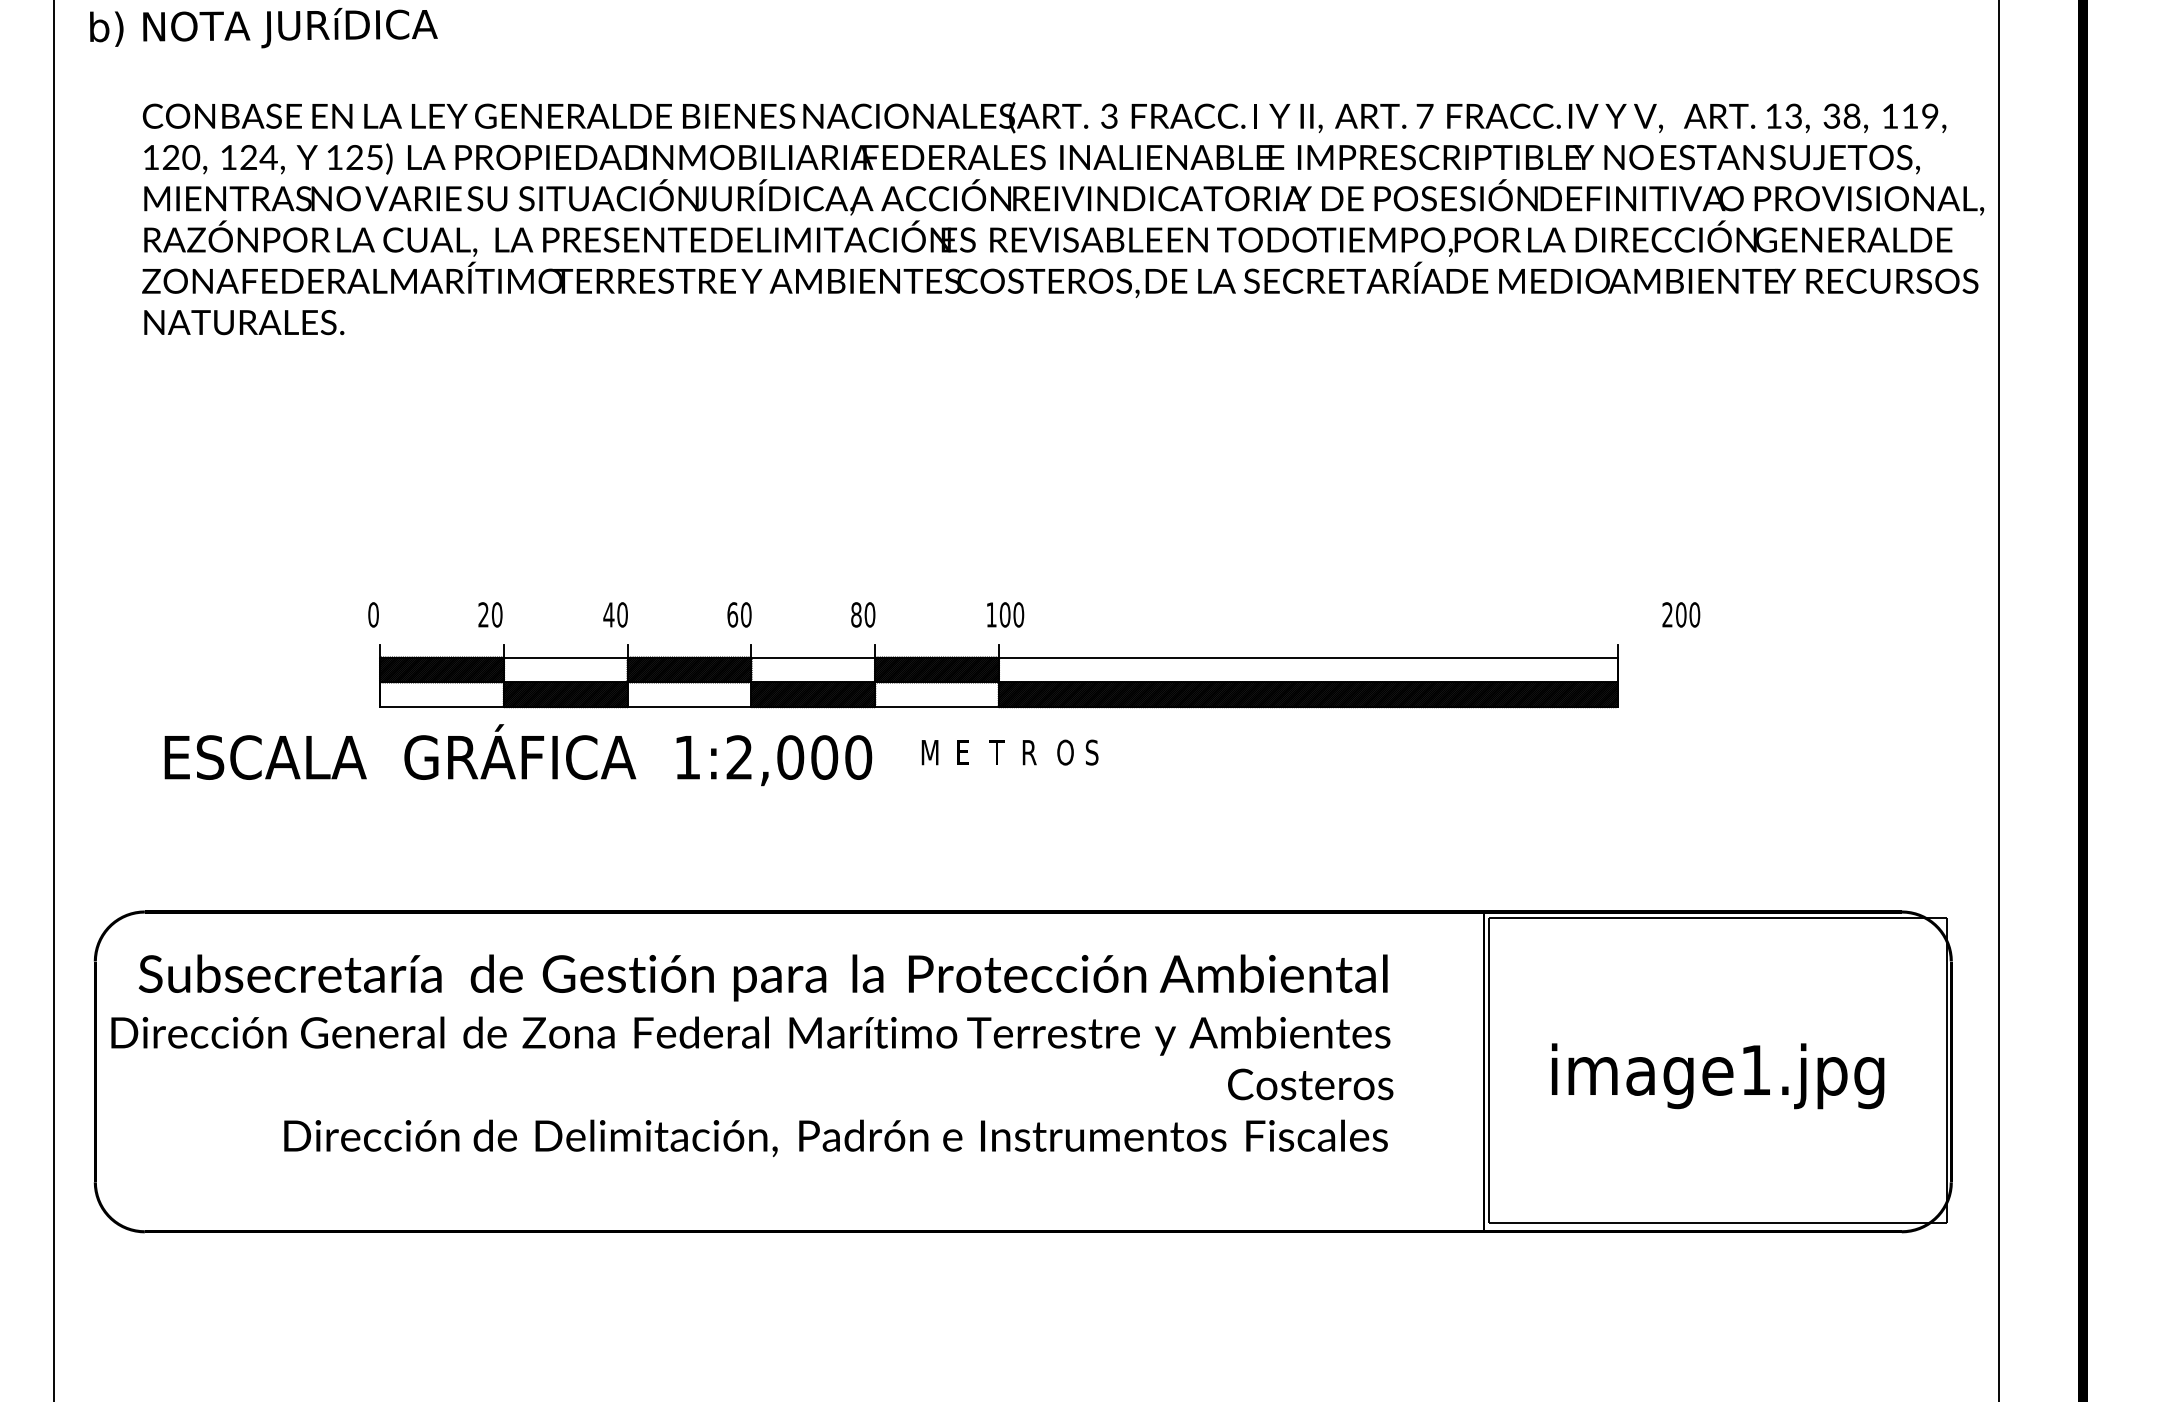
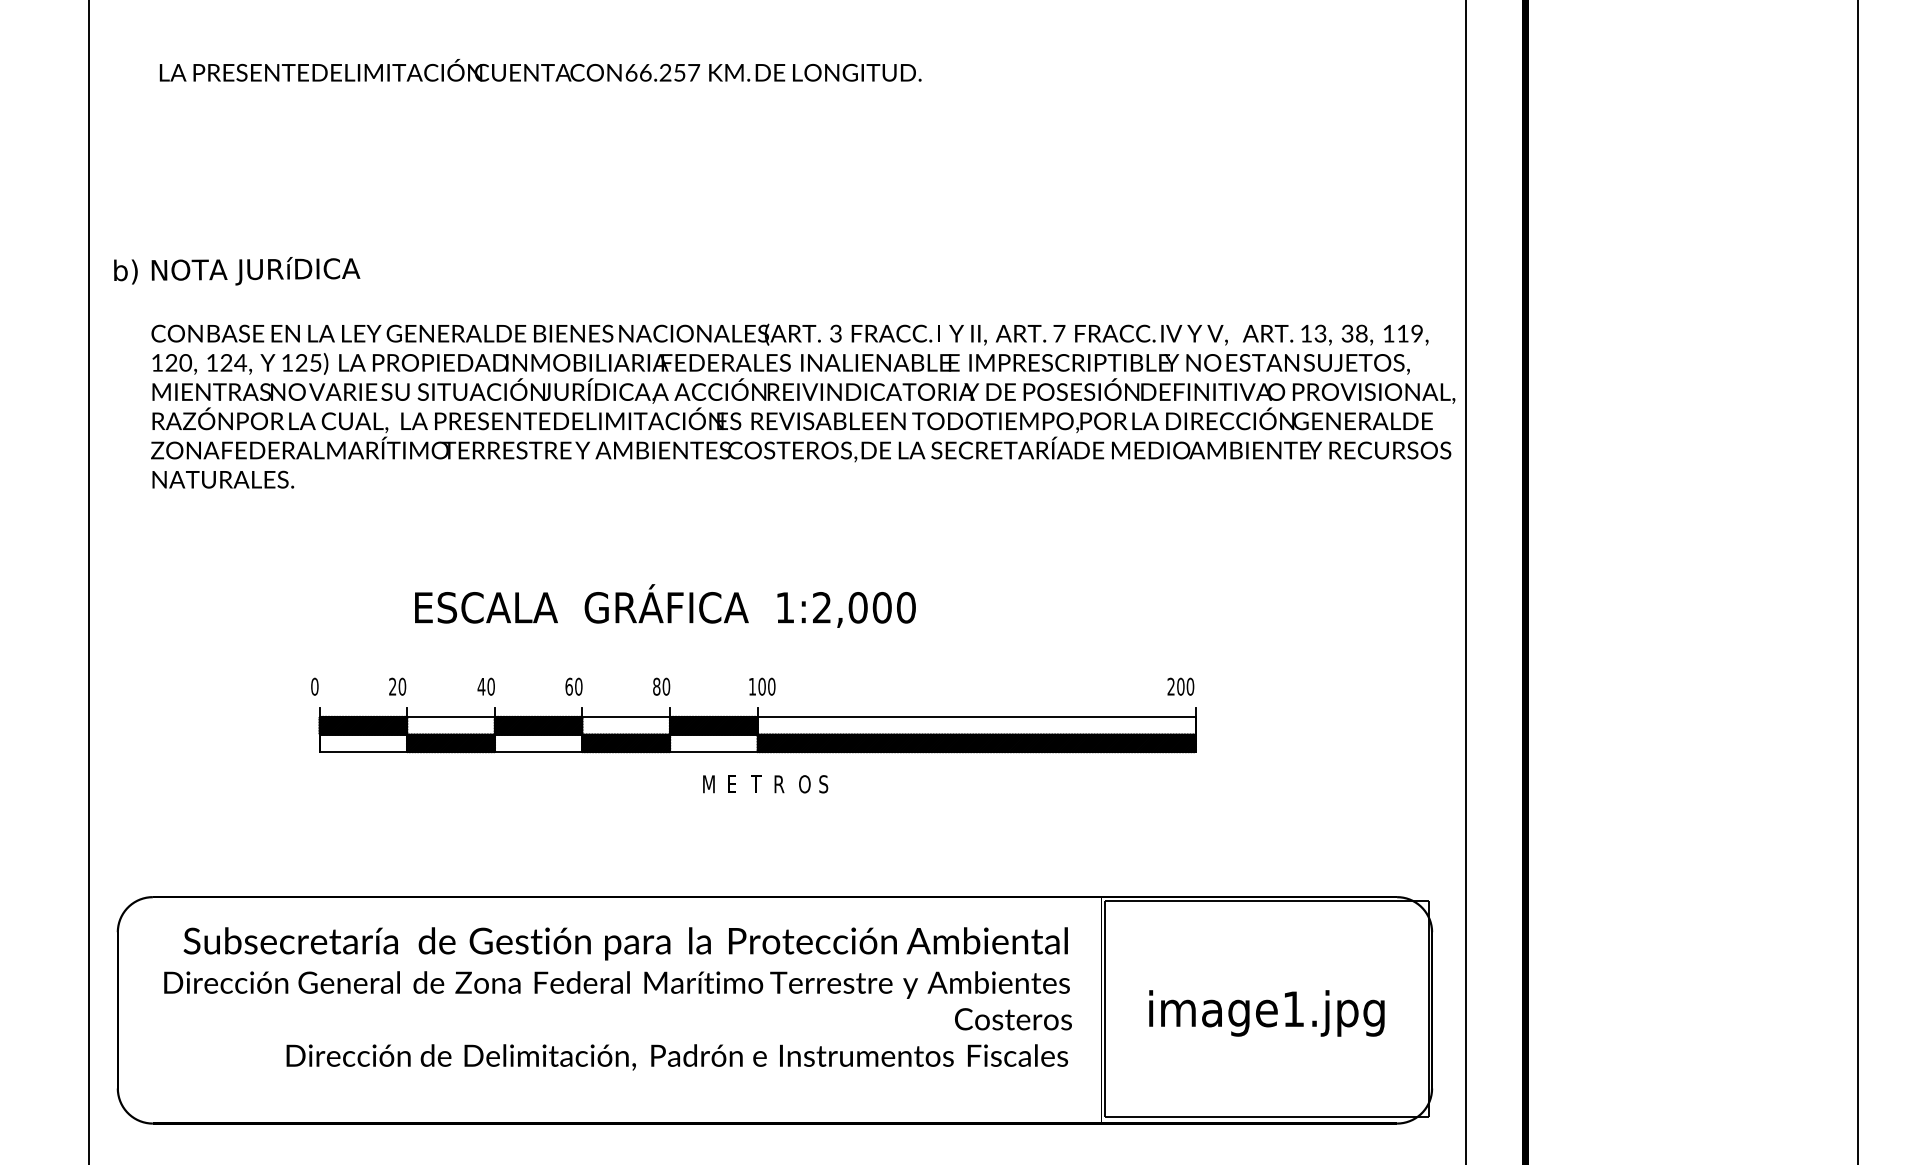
text: (1680, 614) -> (1180, 686), moved
text: (518, 754) -> (665, 605), moved
text: (751, 1055) -> (617, 998), moved

